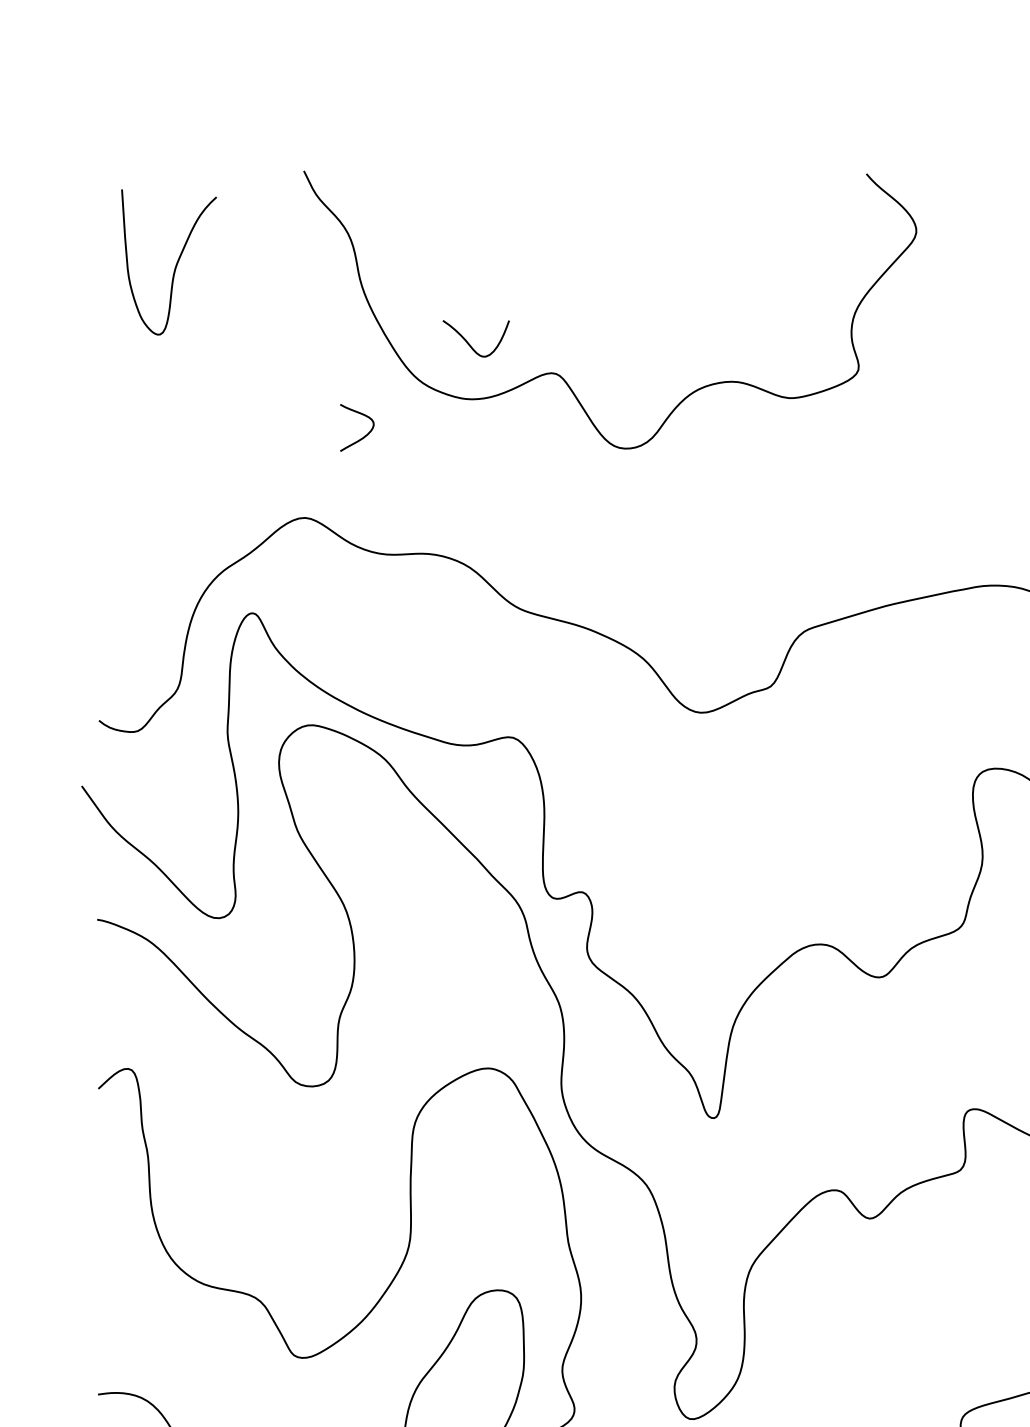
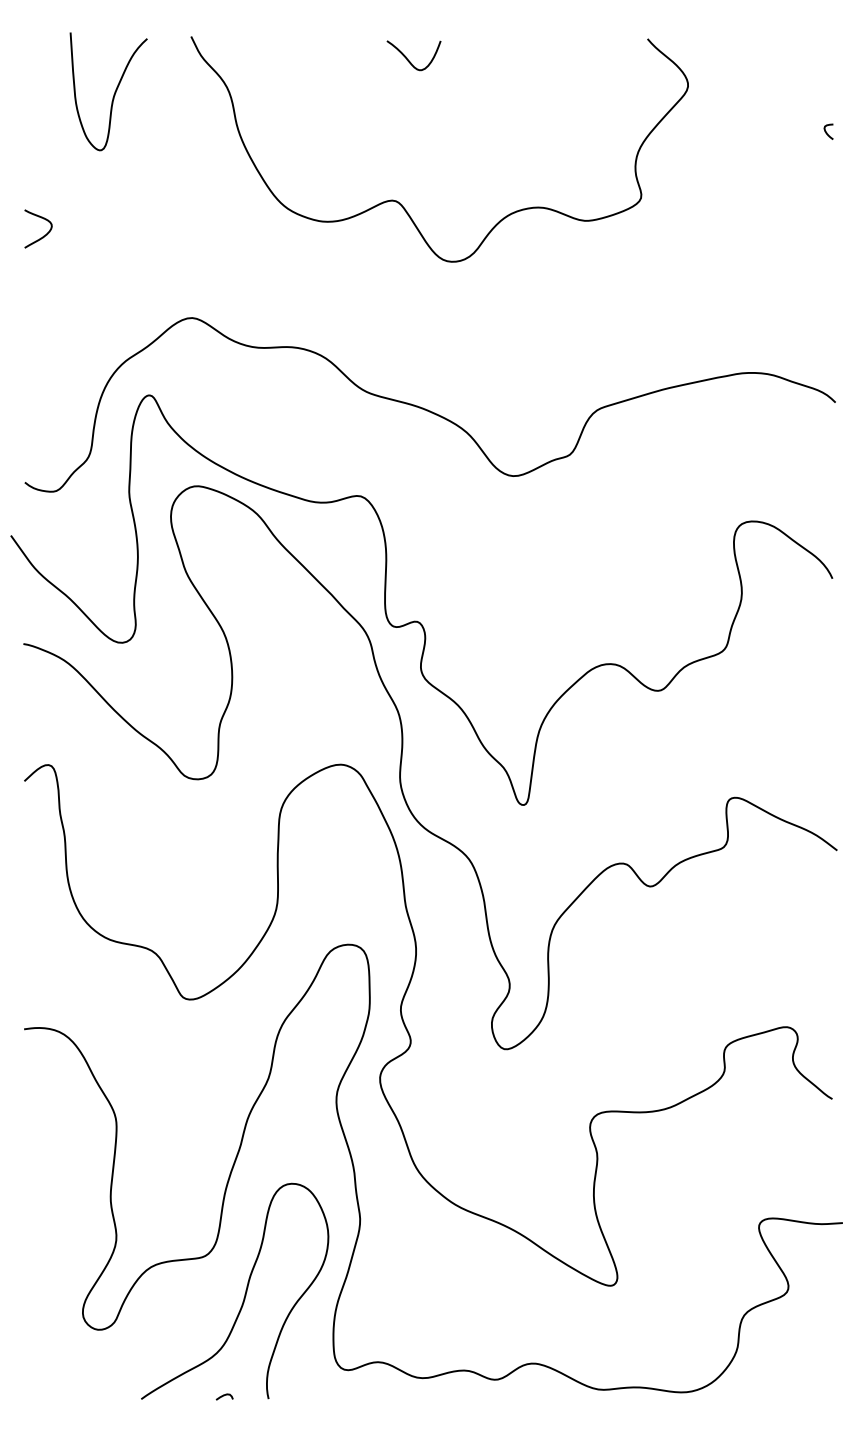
curve: (174, 265) -> (113, 94), moved
curve: (468, 341) -> (407, 57), moved
curve: (363, 435) -> (43, 235), moved

